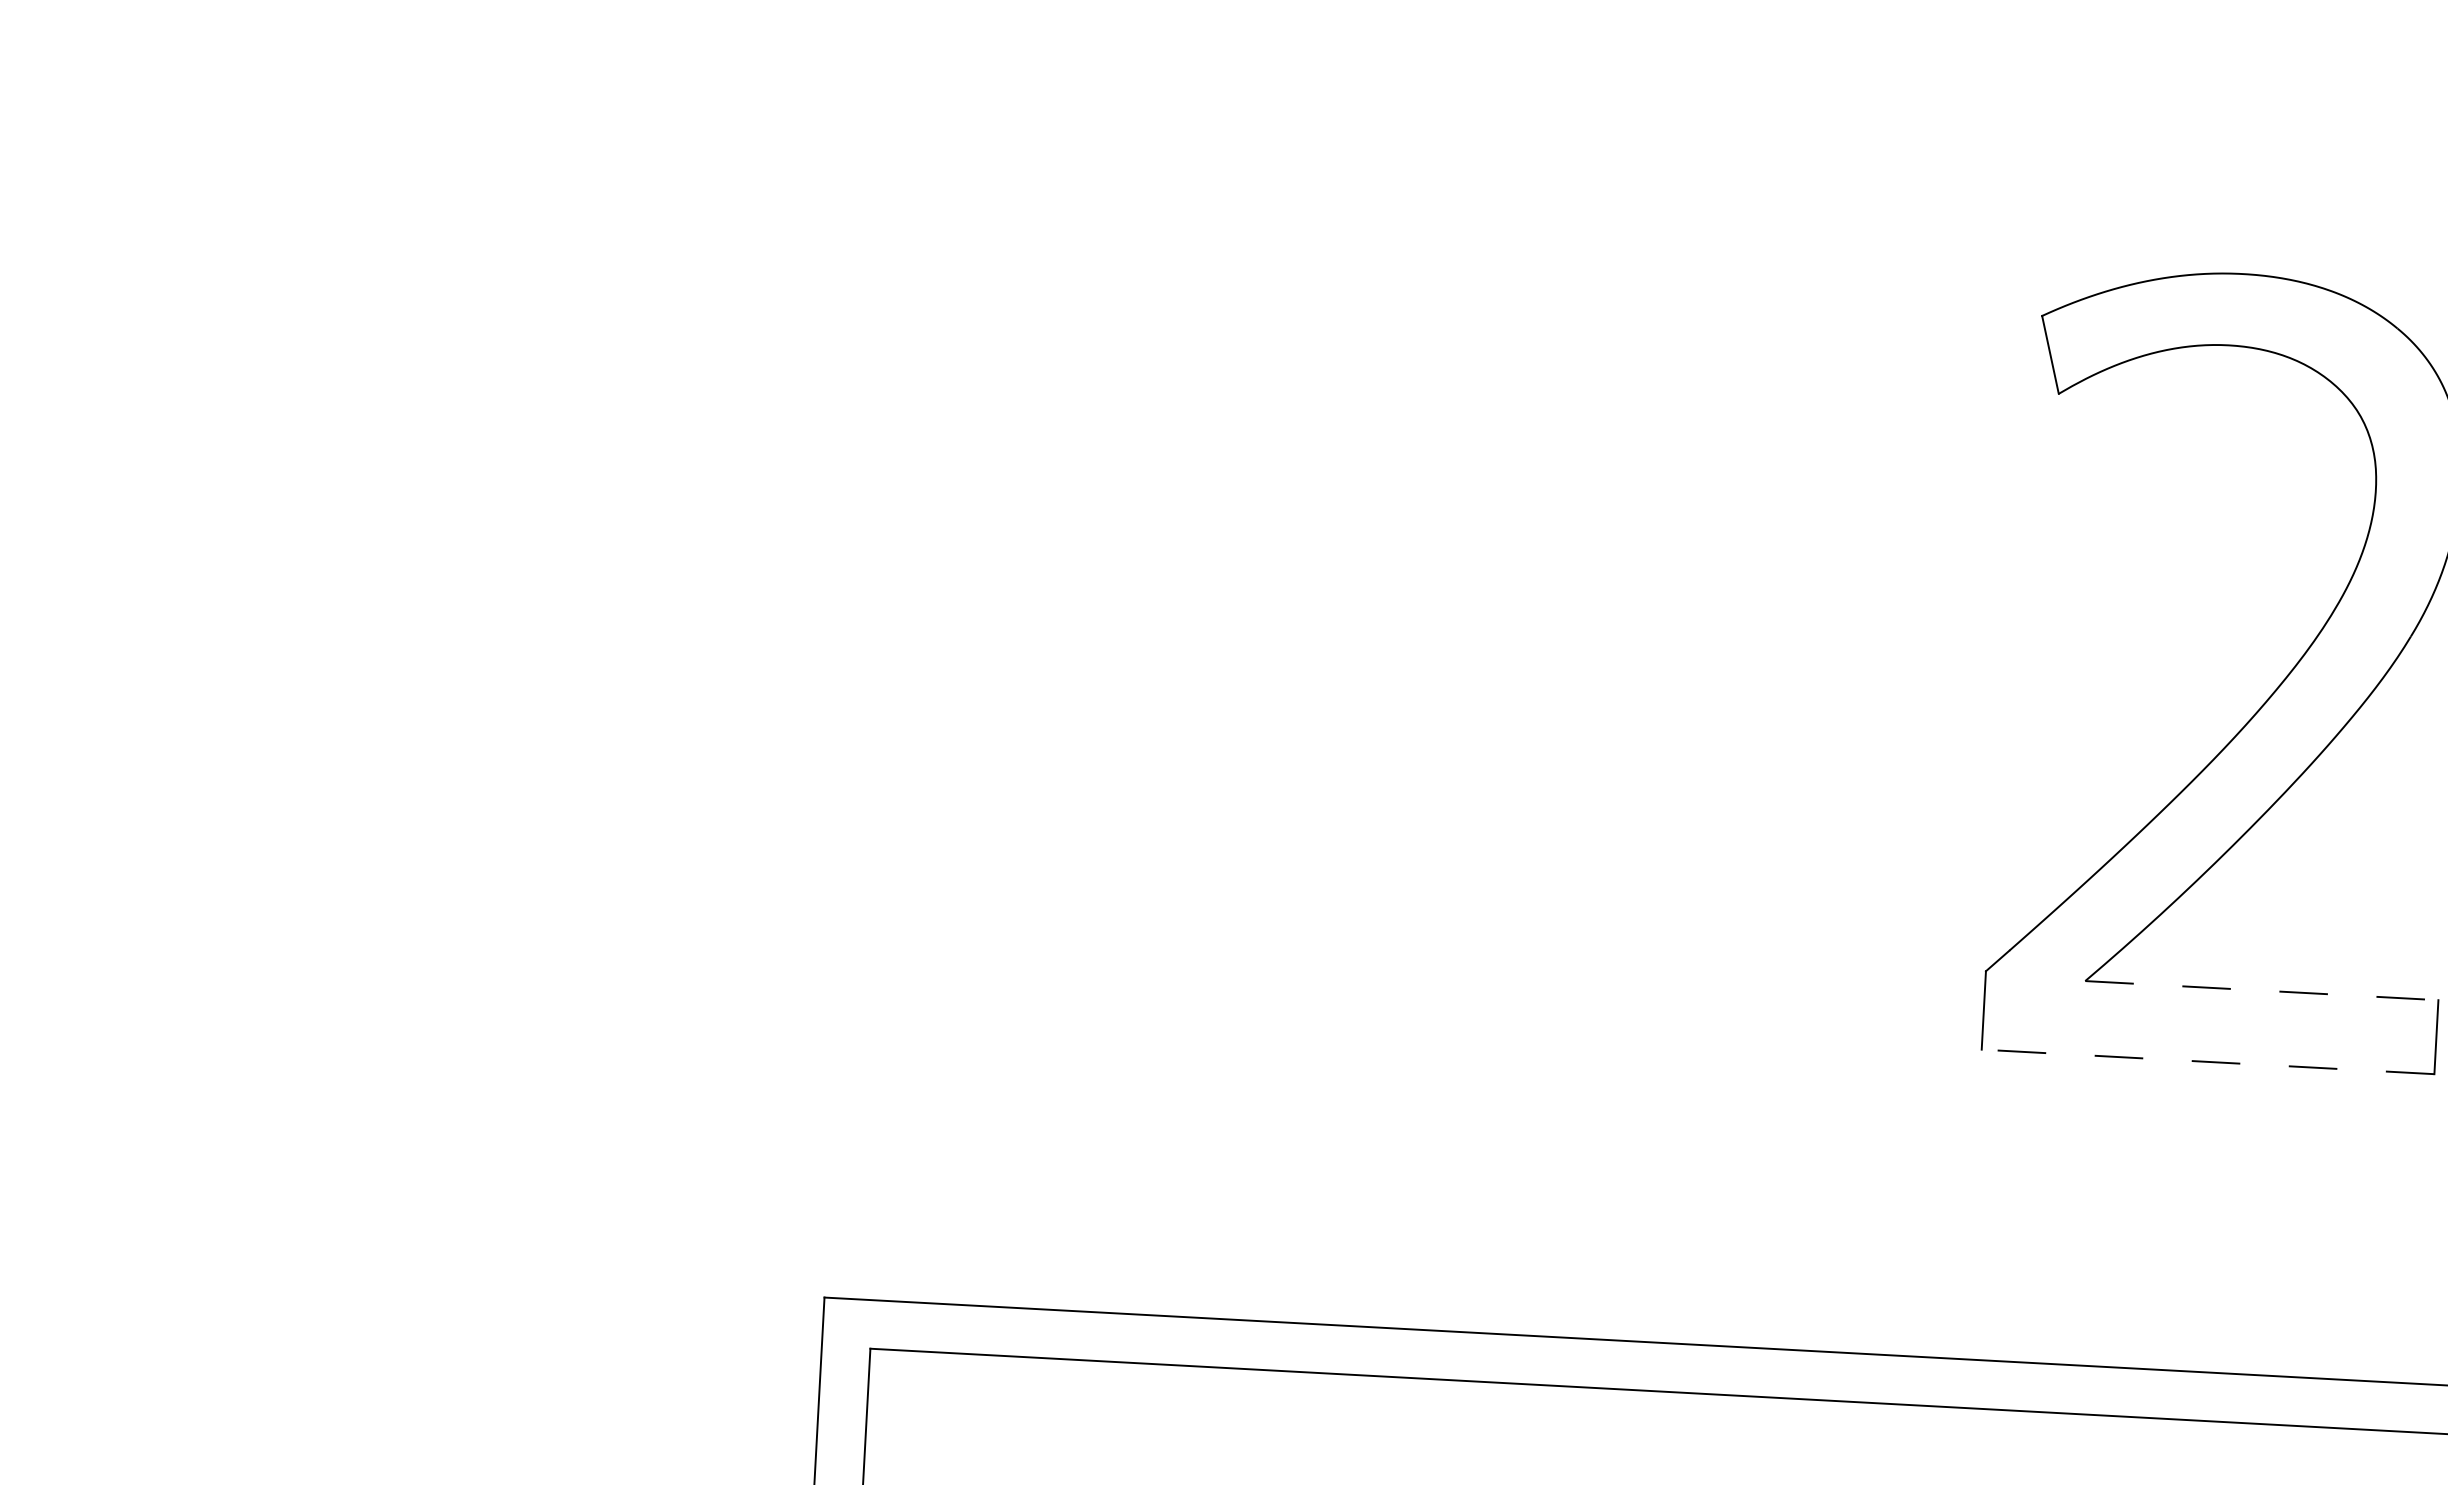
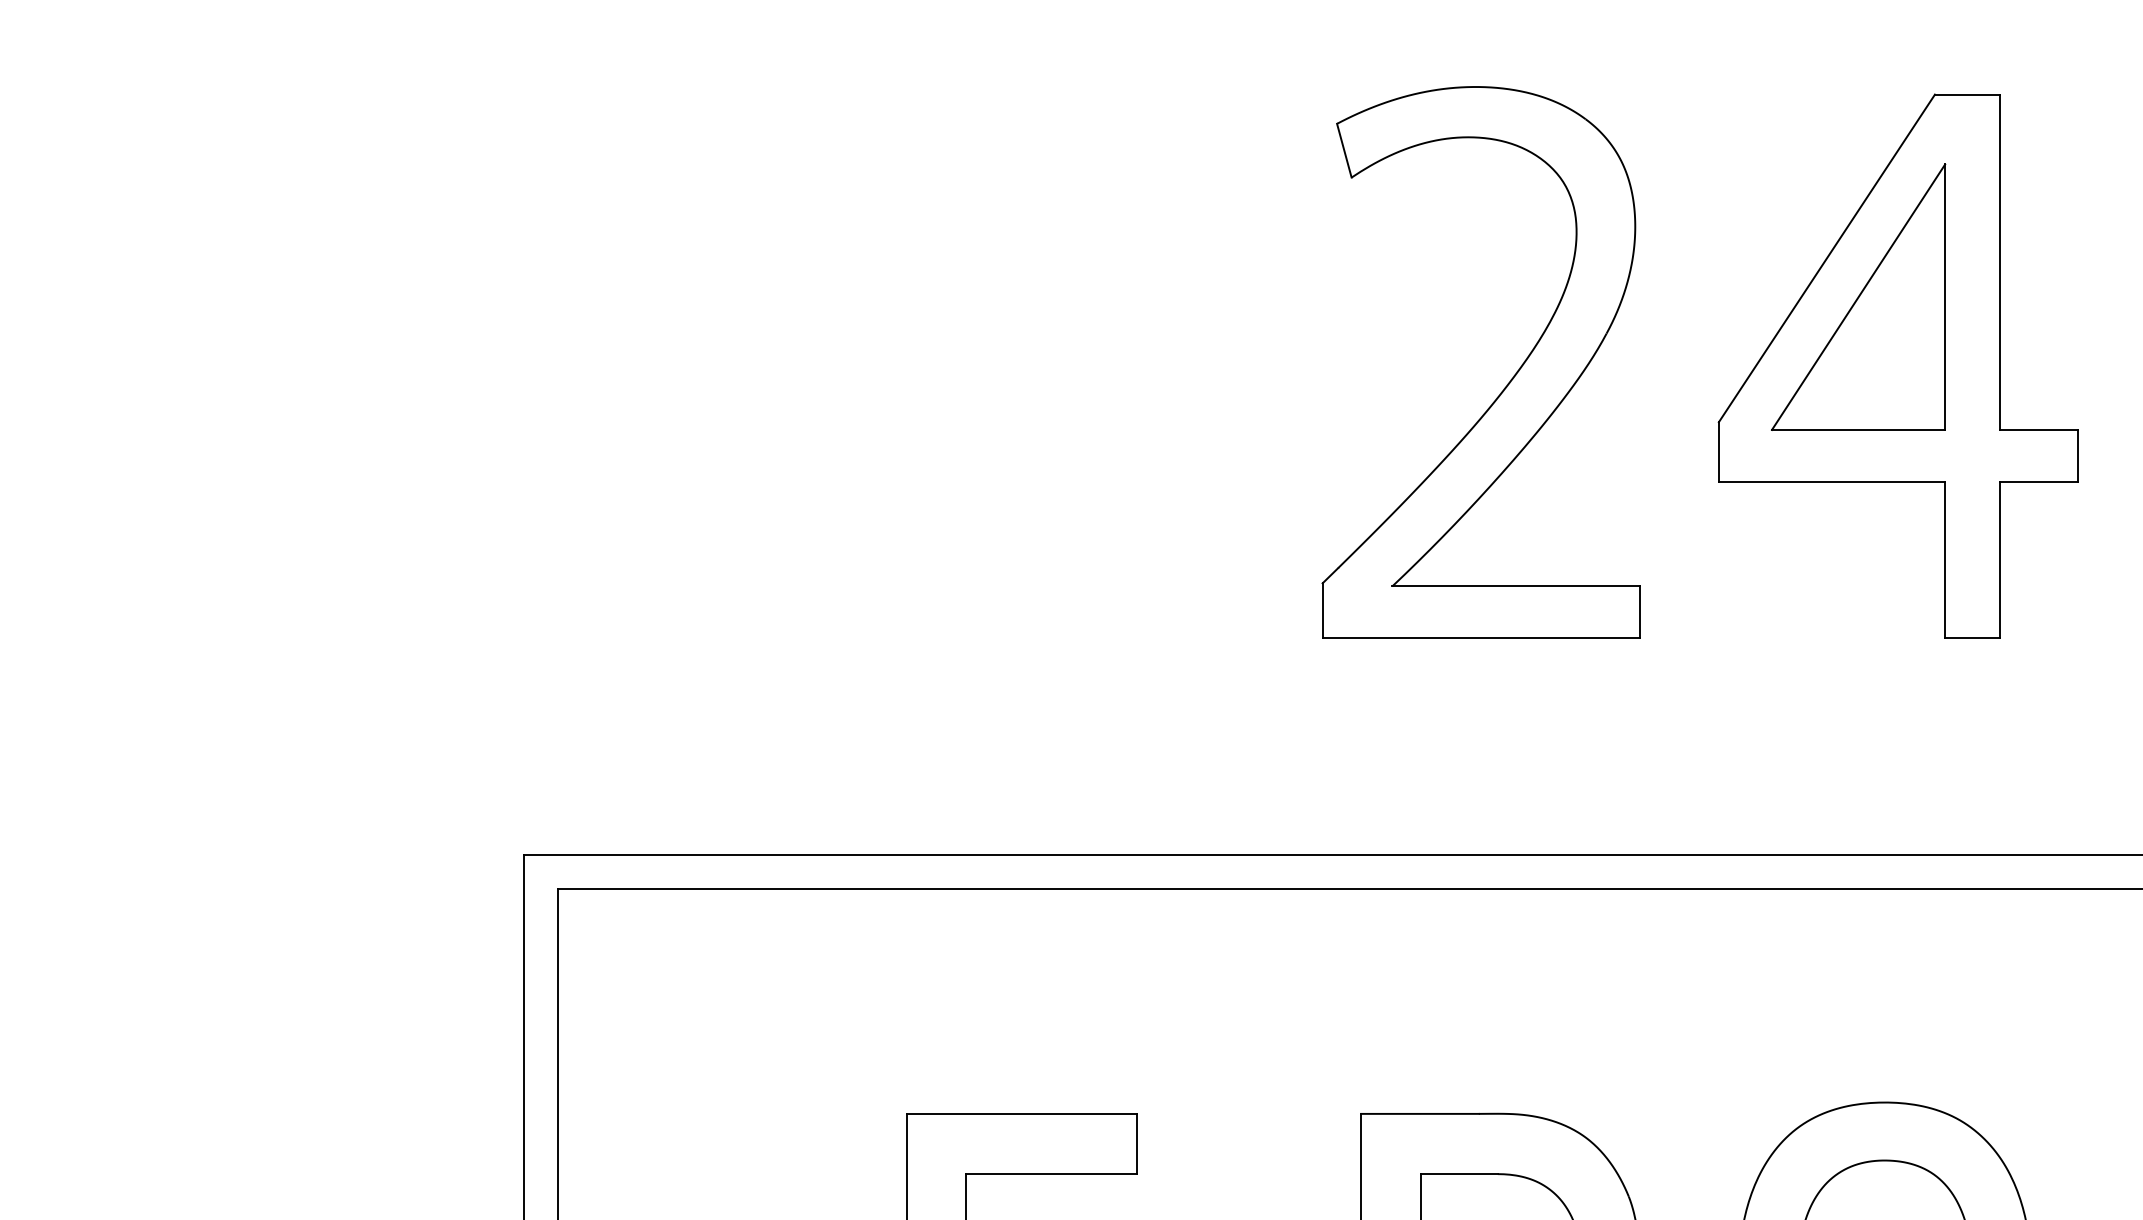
line: (2261, 990) -> (1515, 586), dashed -> solid
line: (2207, 1062) -> (1480, 638), dashed -> solid

